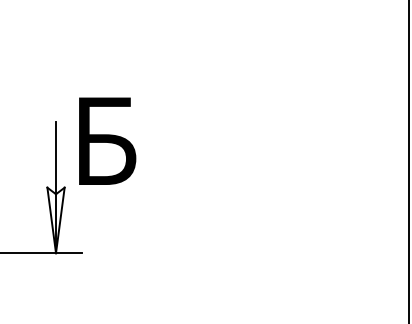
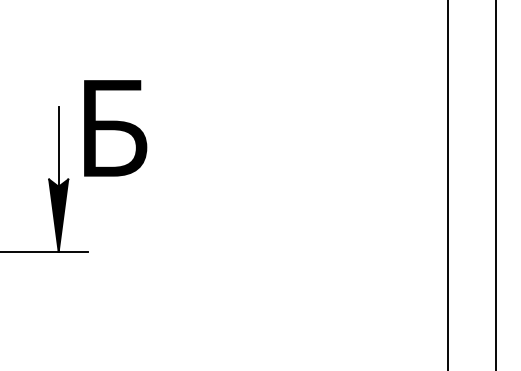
fill: (55, 220) -> (58, 215), added

